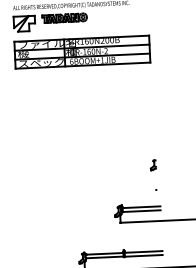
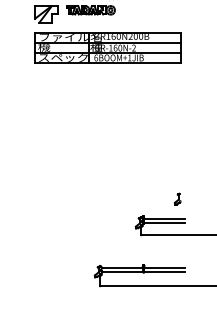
part: (153, 164) -> (177, 198), moved

